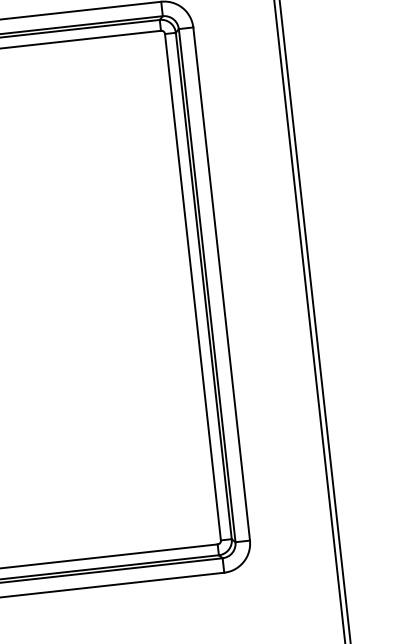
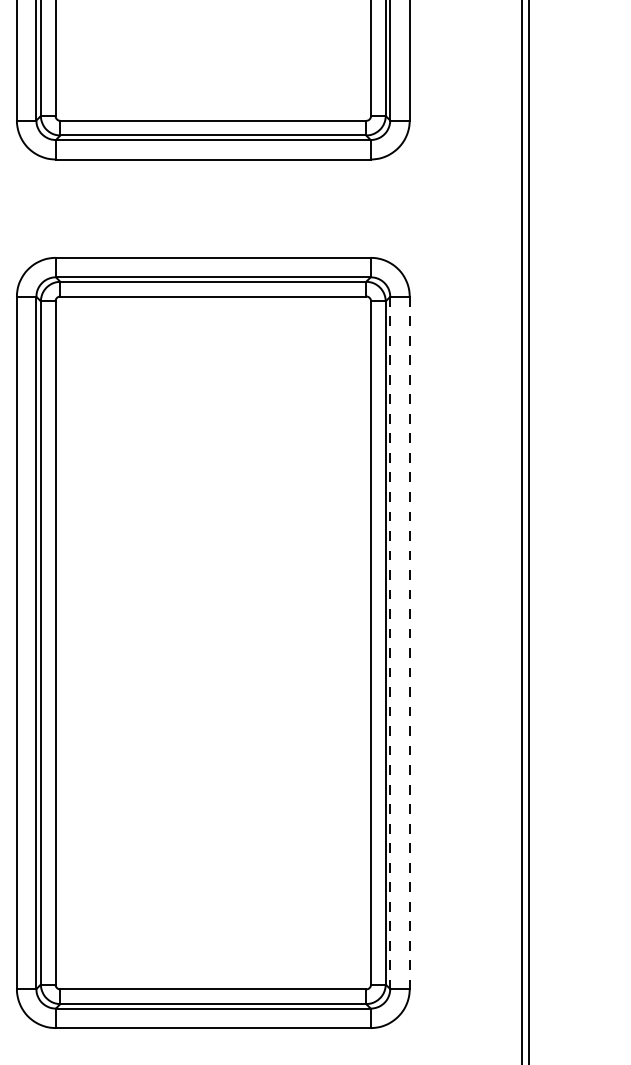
line: (221, 284) -> (409, 643), solid -> dashed
line: (207, 286) -> (390, 643), solid -> dashed

